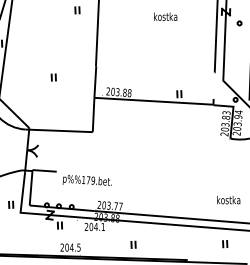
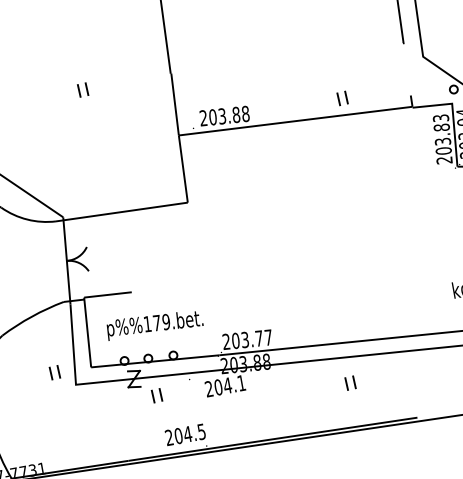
part: (53, 77) -> (82, 90), moved
text: (86, 180) -> (153, 324), moved
part: (133, 244) -> (350, 382), moved

